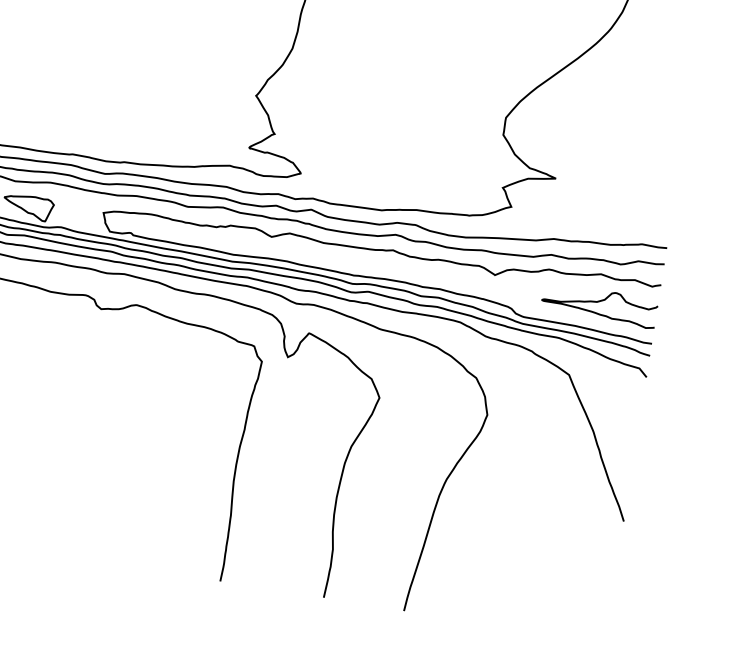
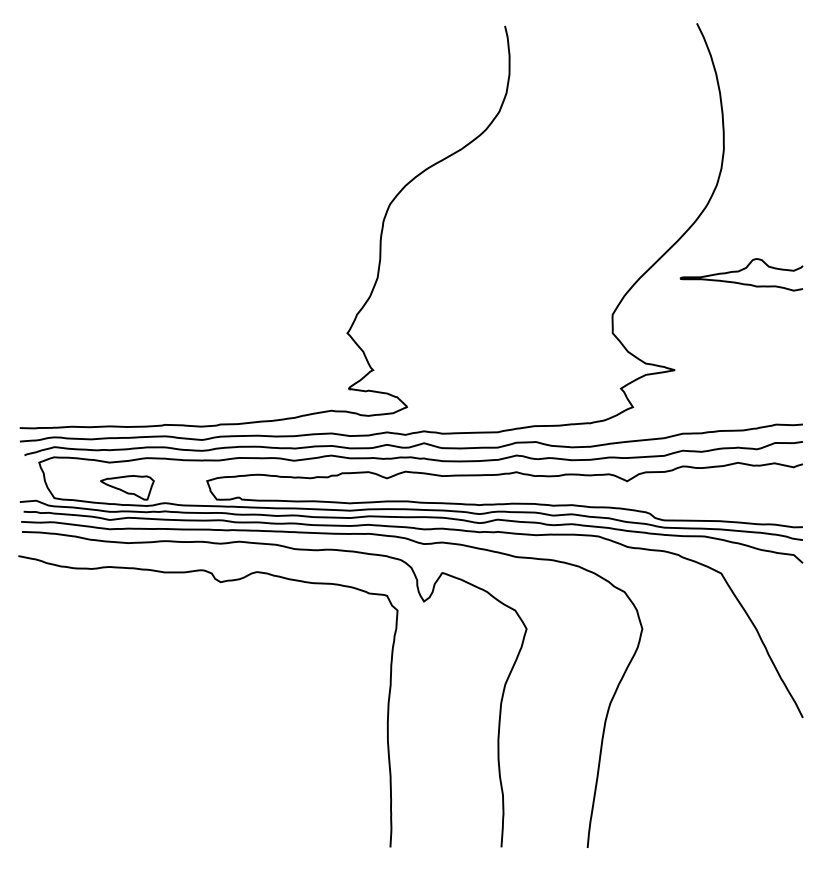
curve: (599, 302) -> (741, 271), moved

